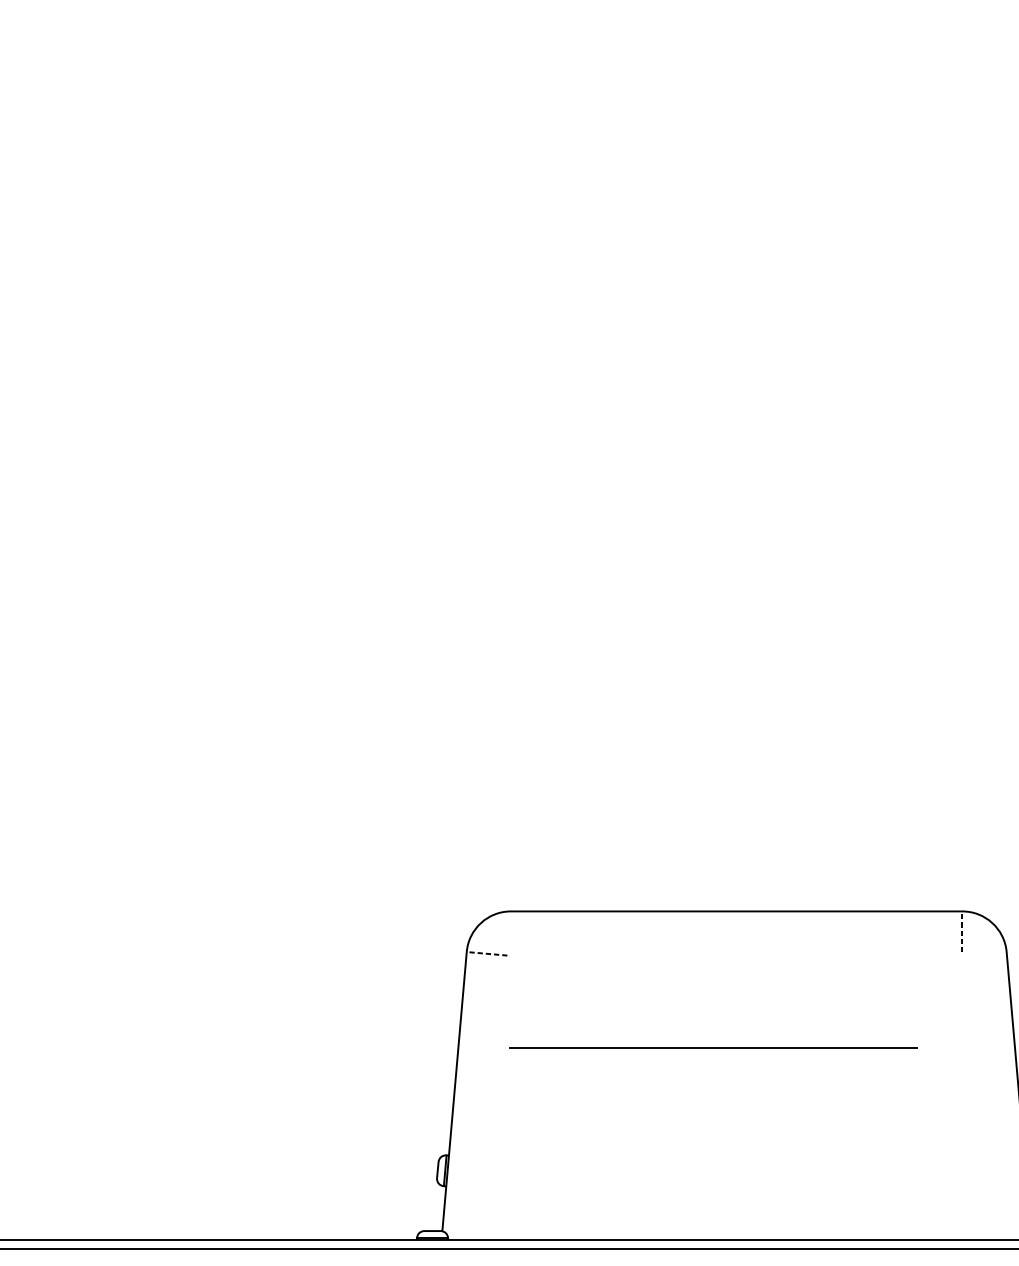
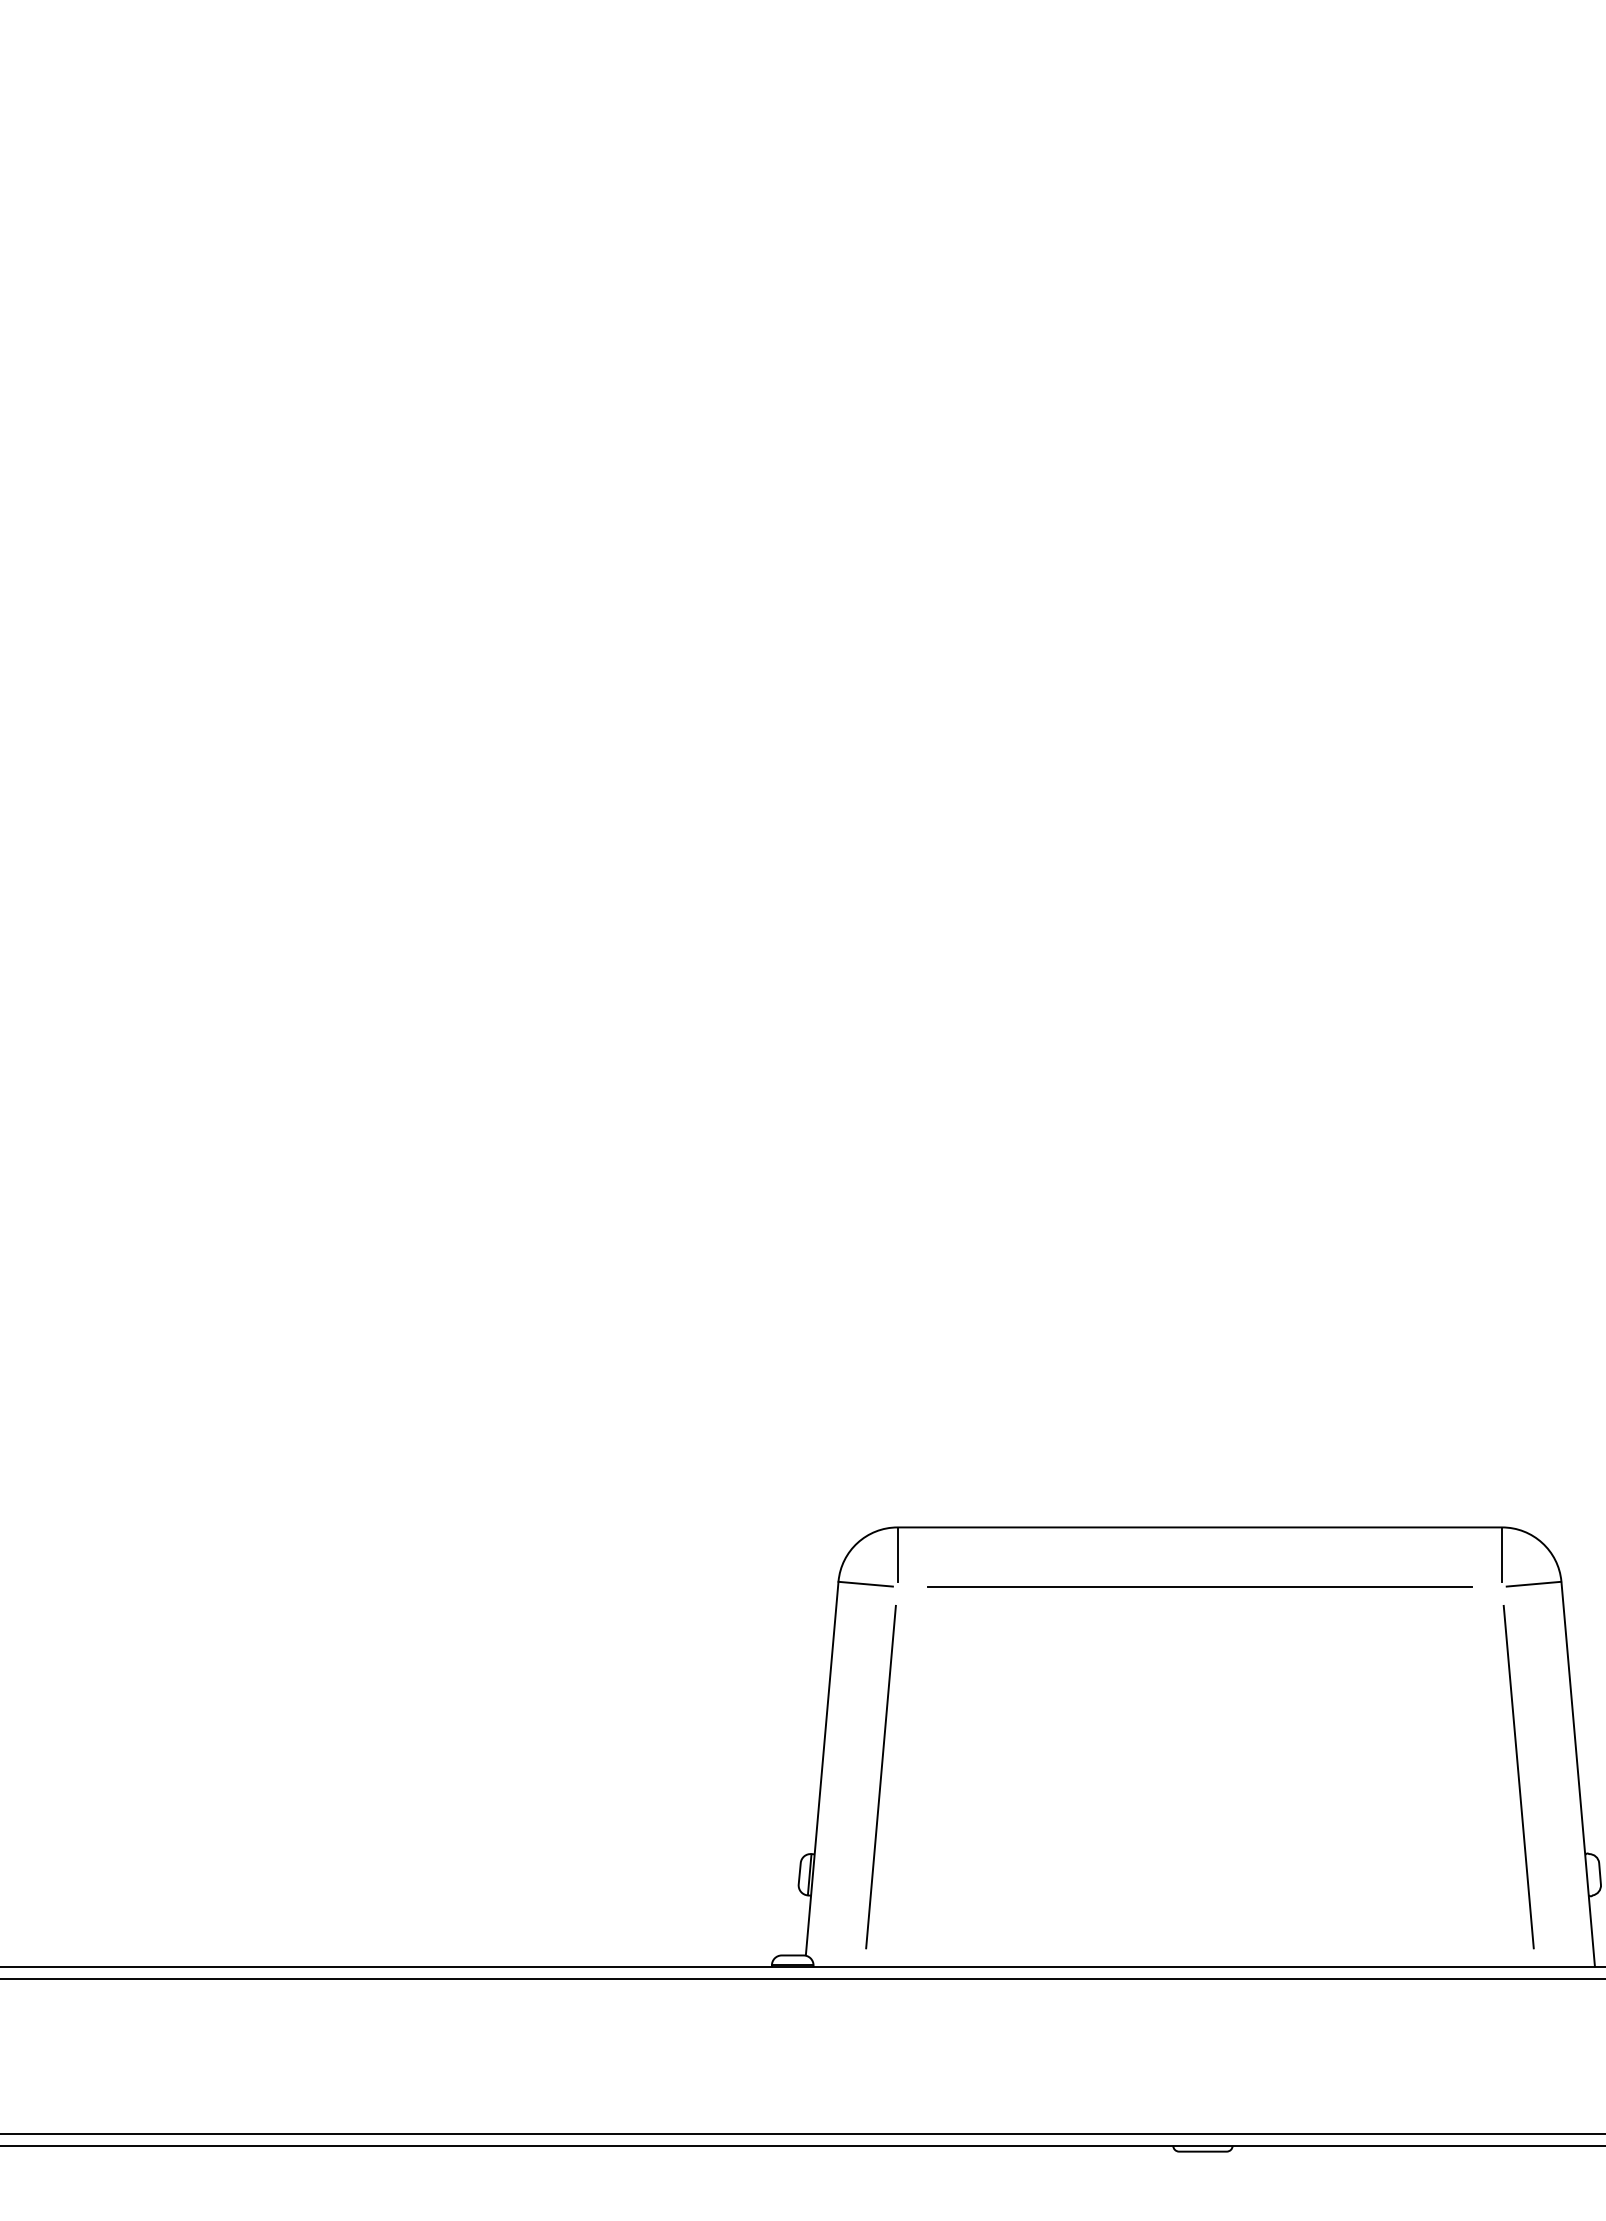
line: (510, 931) -> (897, 1554), added
line: (961, 931) -> (1501, 1554), dashed -> solid
line: (985, 953) -> (1533, 1583), added
line: (486, 954) -> (865, 1584), dashed -> solid
line: (713, 1048) -> (1199, 1586), moved
line: (498, 1097) -> (880, 1776), added
line: (974, 1097) -> (1518, 1776), added

